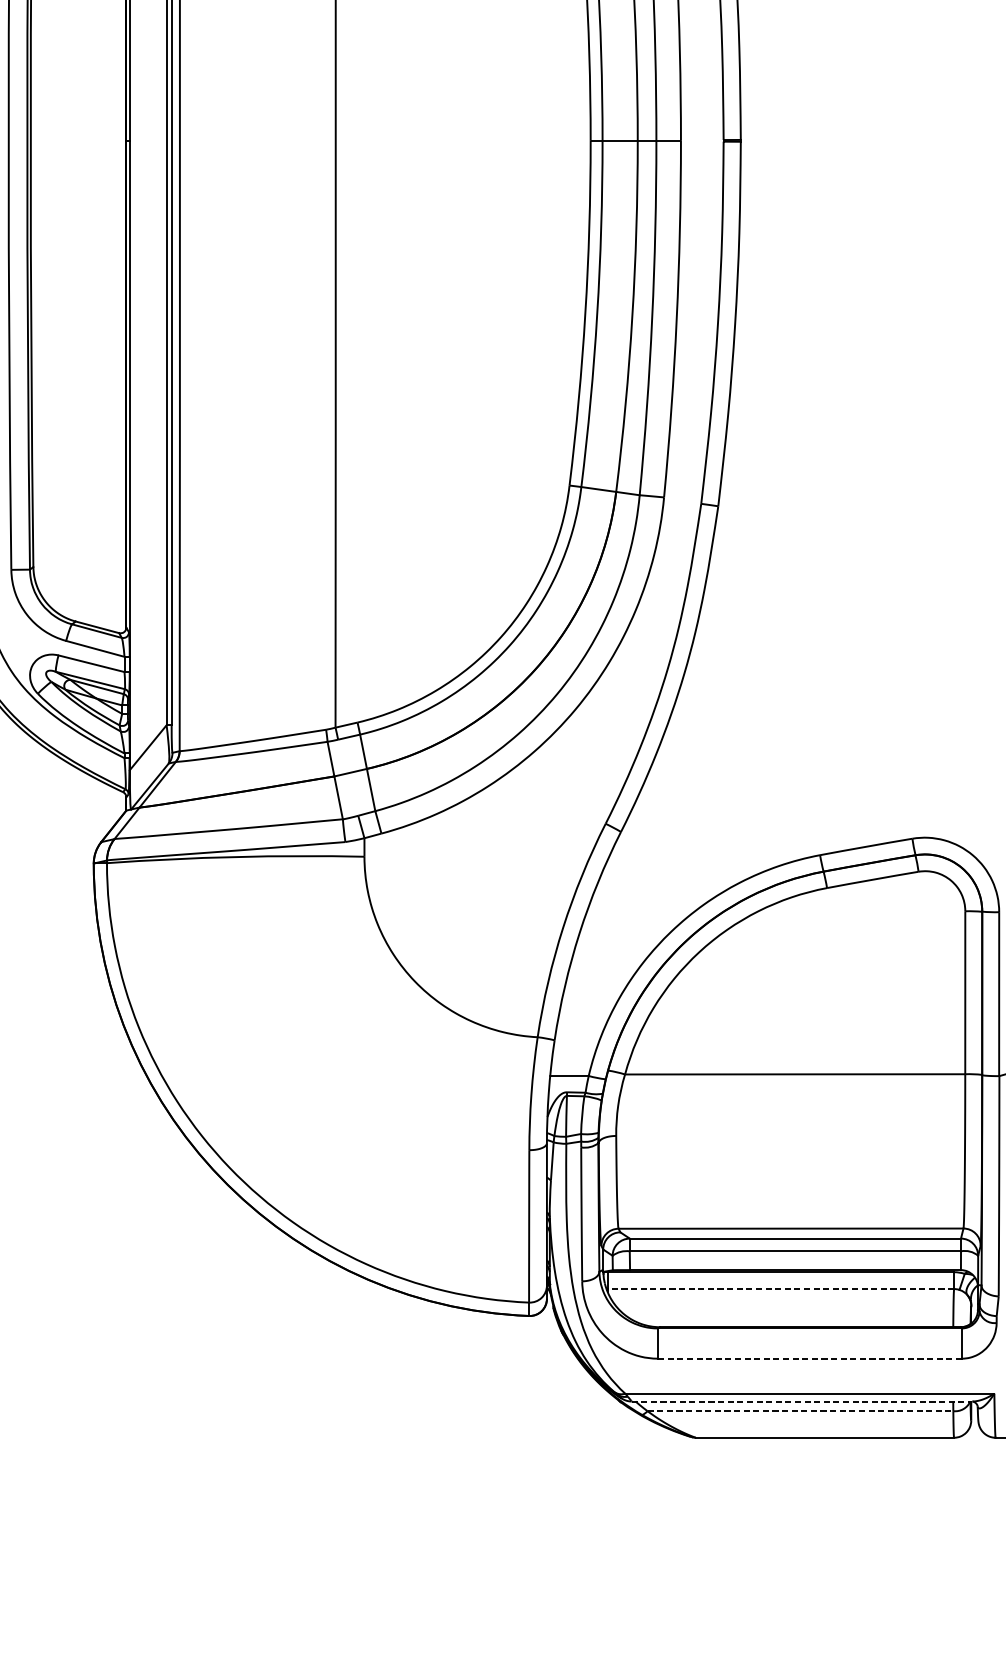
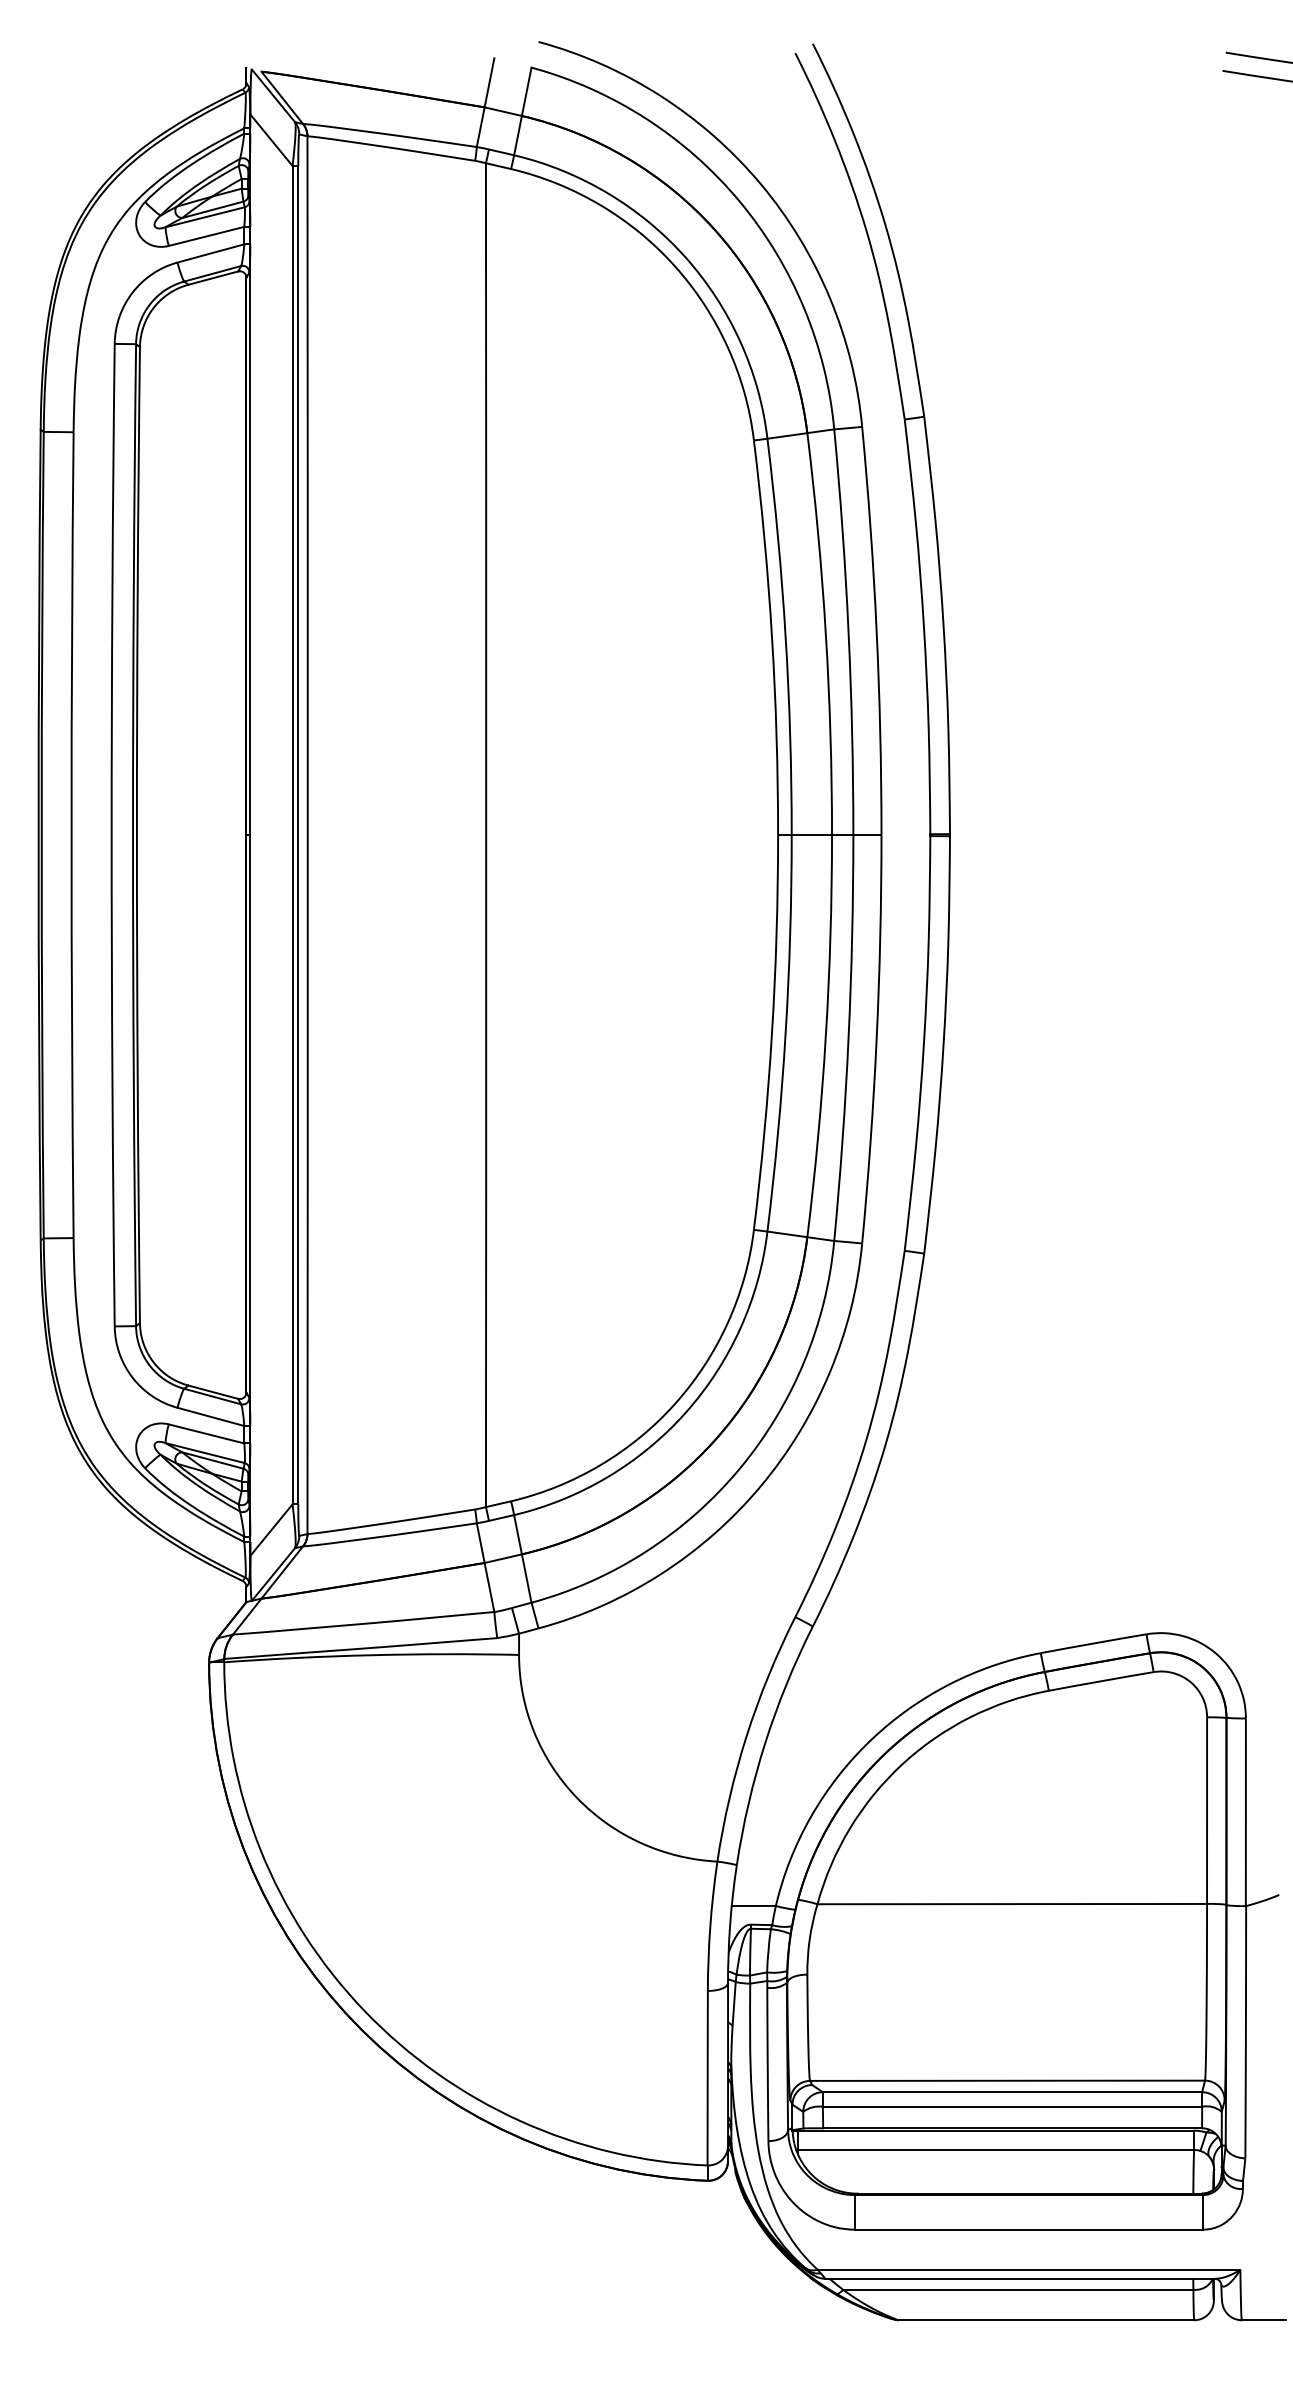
line: (780, 1288) -> (995, 2149), dashed -> solid
line: (809, 1358) -> (1028, 2229), dashed -> solid
line: (802, 1401) -> (1020, 2278), dashed -> solid
line: (800, 1410) -> (1018, 2289), dashed -> solid

